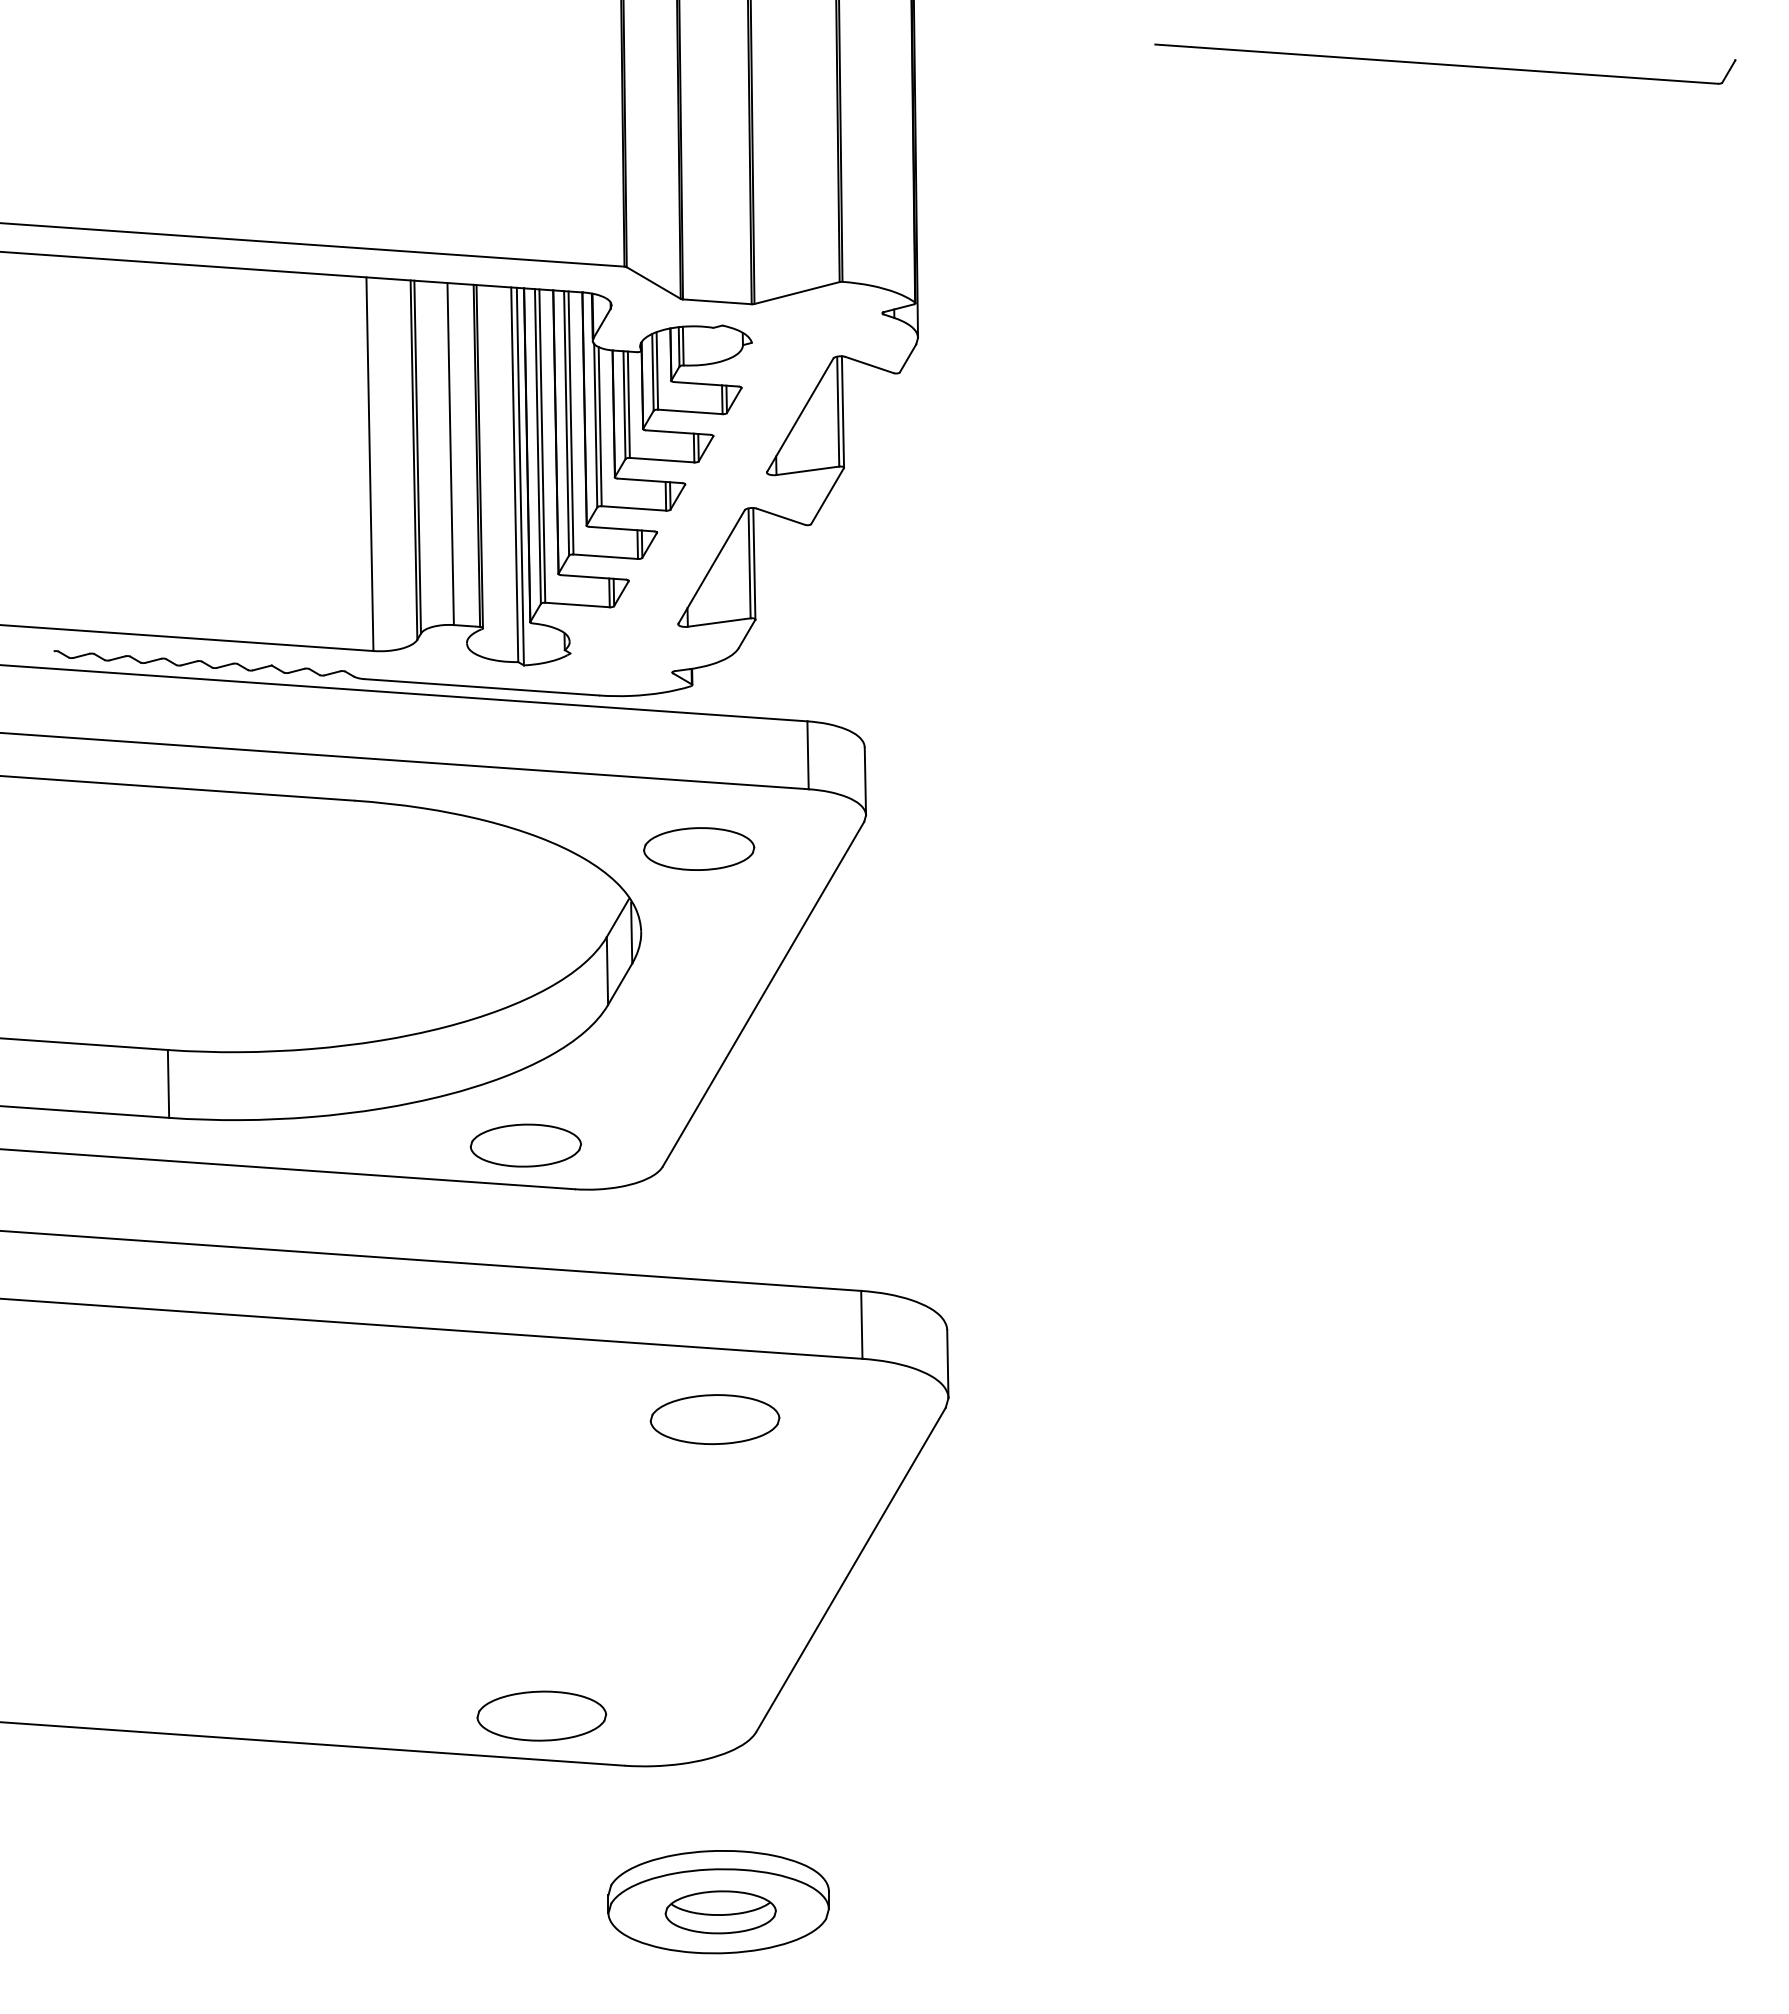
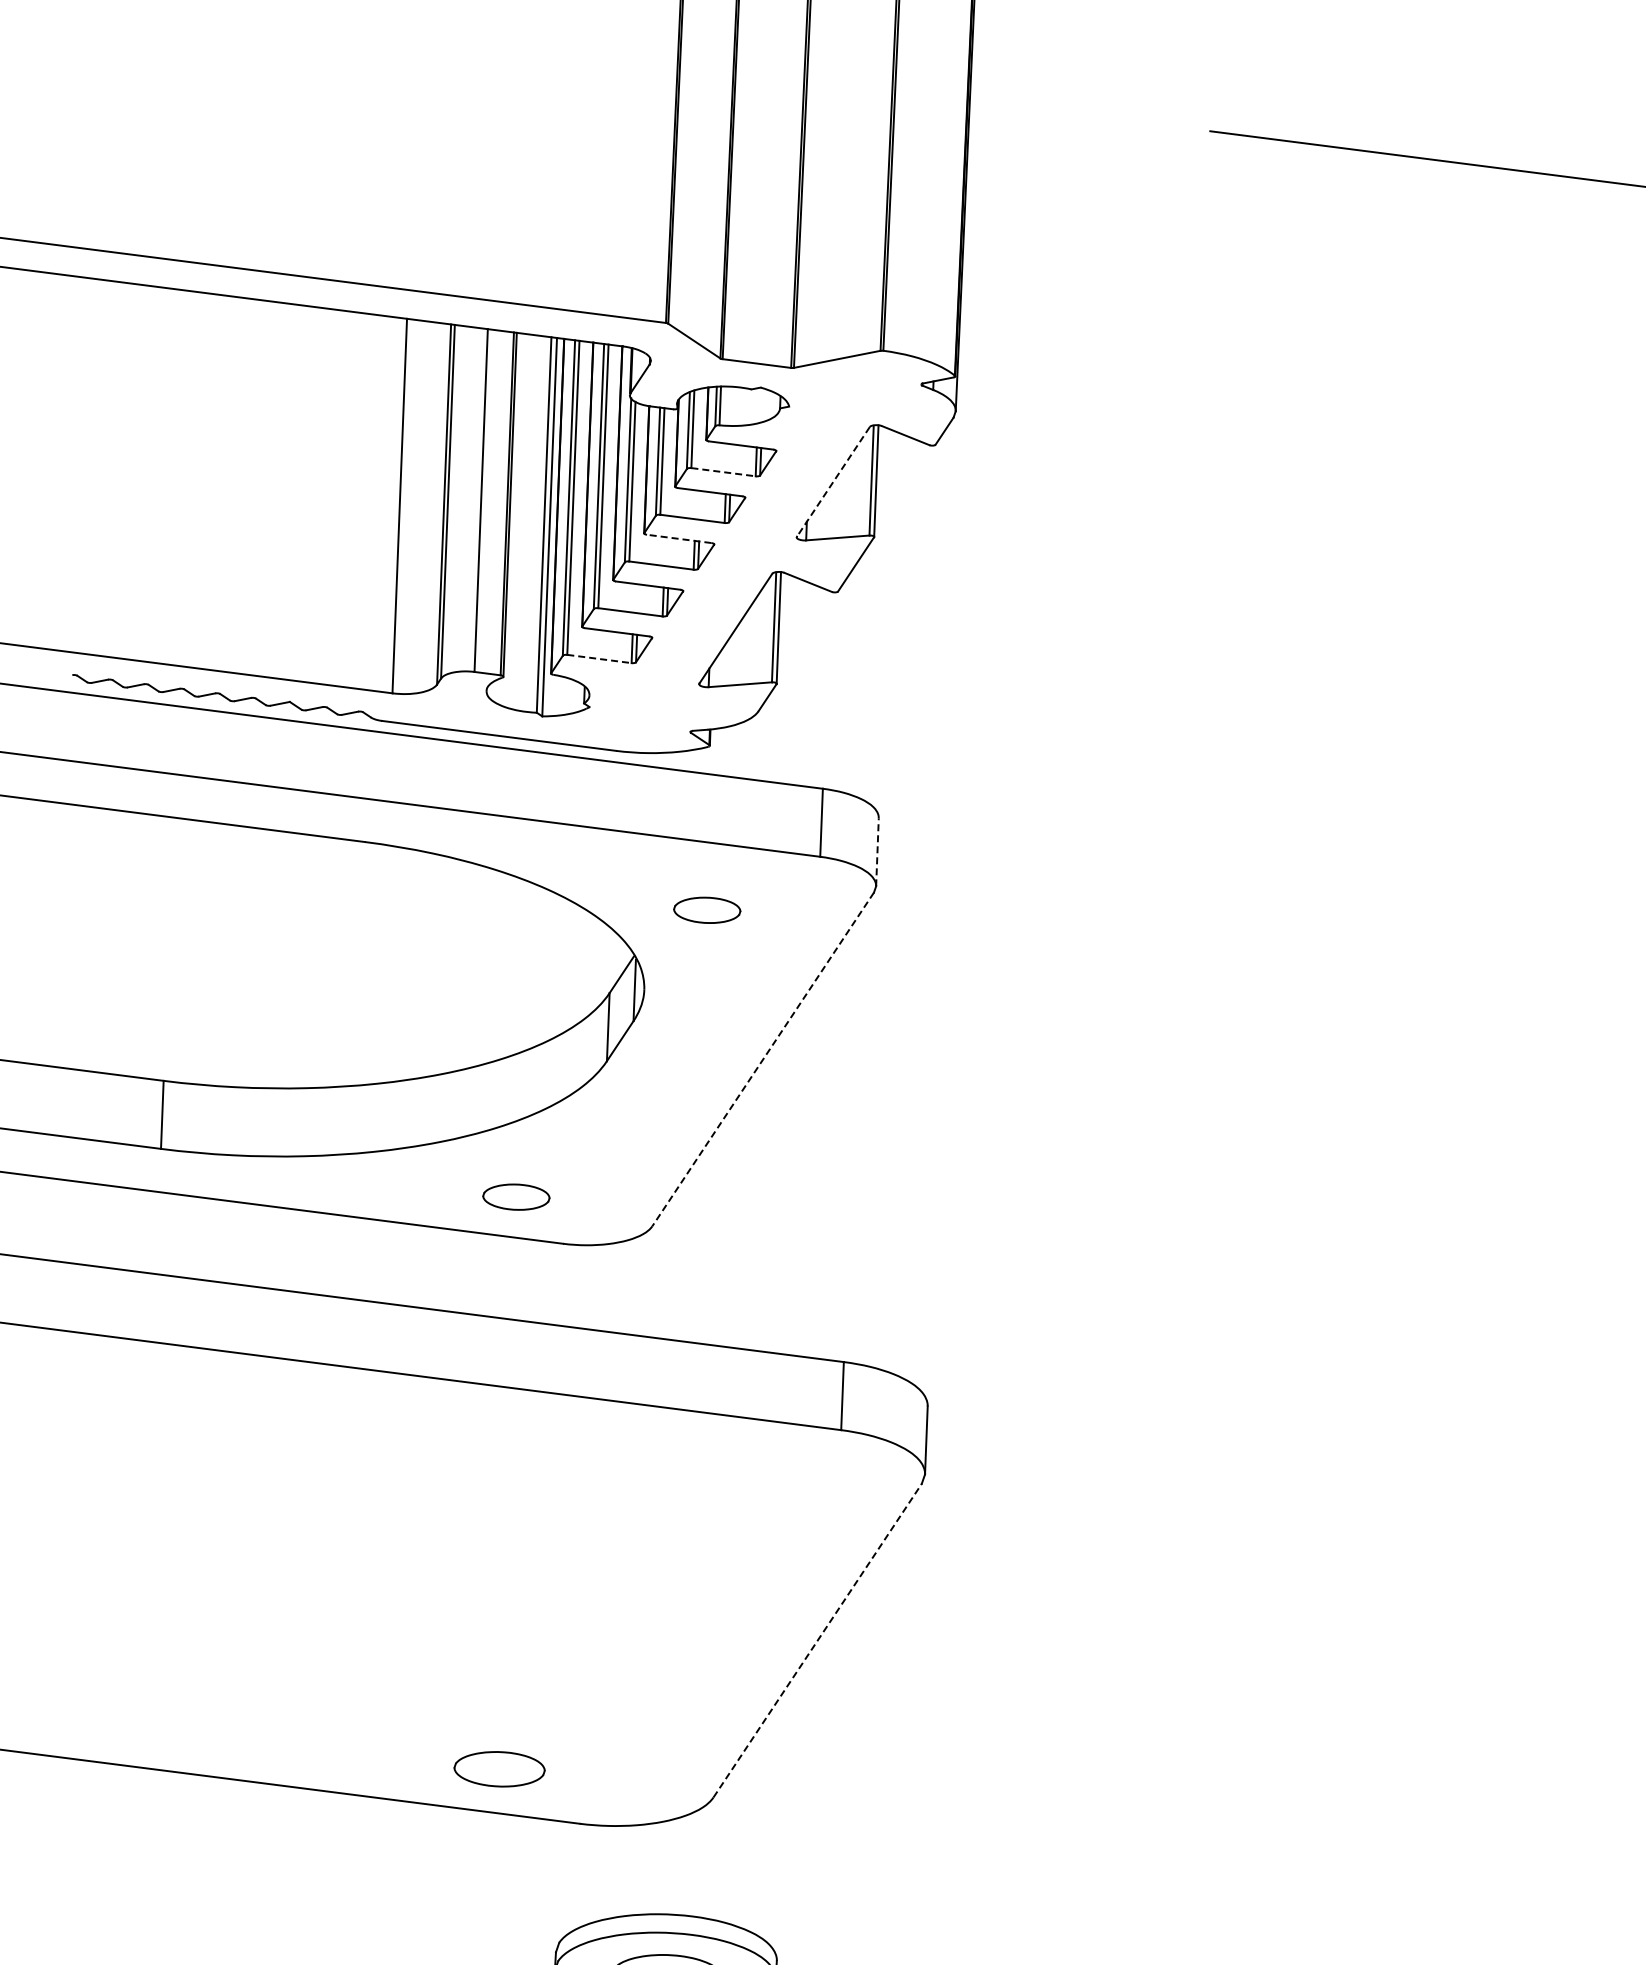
line: (690, 411) -> (723, 471), solid -> dashed
line: (800, 415) -> (833, 482), solid -> dashed
line: (649, 480) -> (678, 538), solid -> dashed
line: (578, 605) -> (600, 659), solid -> dashed
line: (865, 781) -> (877, 852), solid -> dashed
part: (699, 848) -> (707, 909), size x0.6
line: (763, 994) -> (763, 1059), solid -> dashed
part: (525, 1145) -> (516, 1197), size x0.6
part: (714, 1419) -> (689, 1482), removed
line: (851, 1569) -> (818, 1640), solid -> dashed
part: (541, 1715) -> (499, 1768), size x0.7

